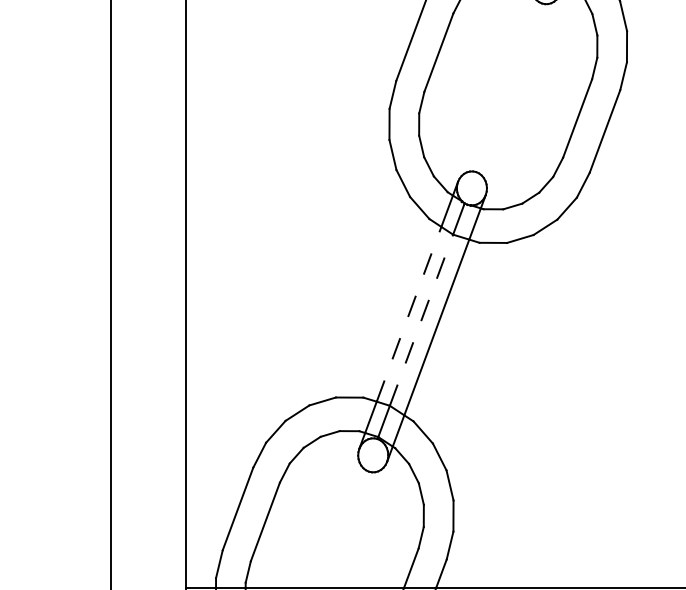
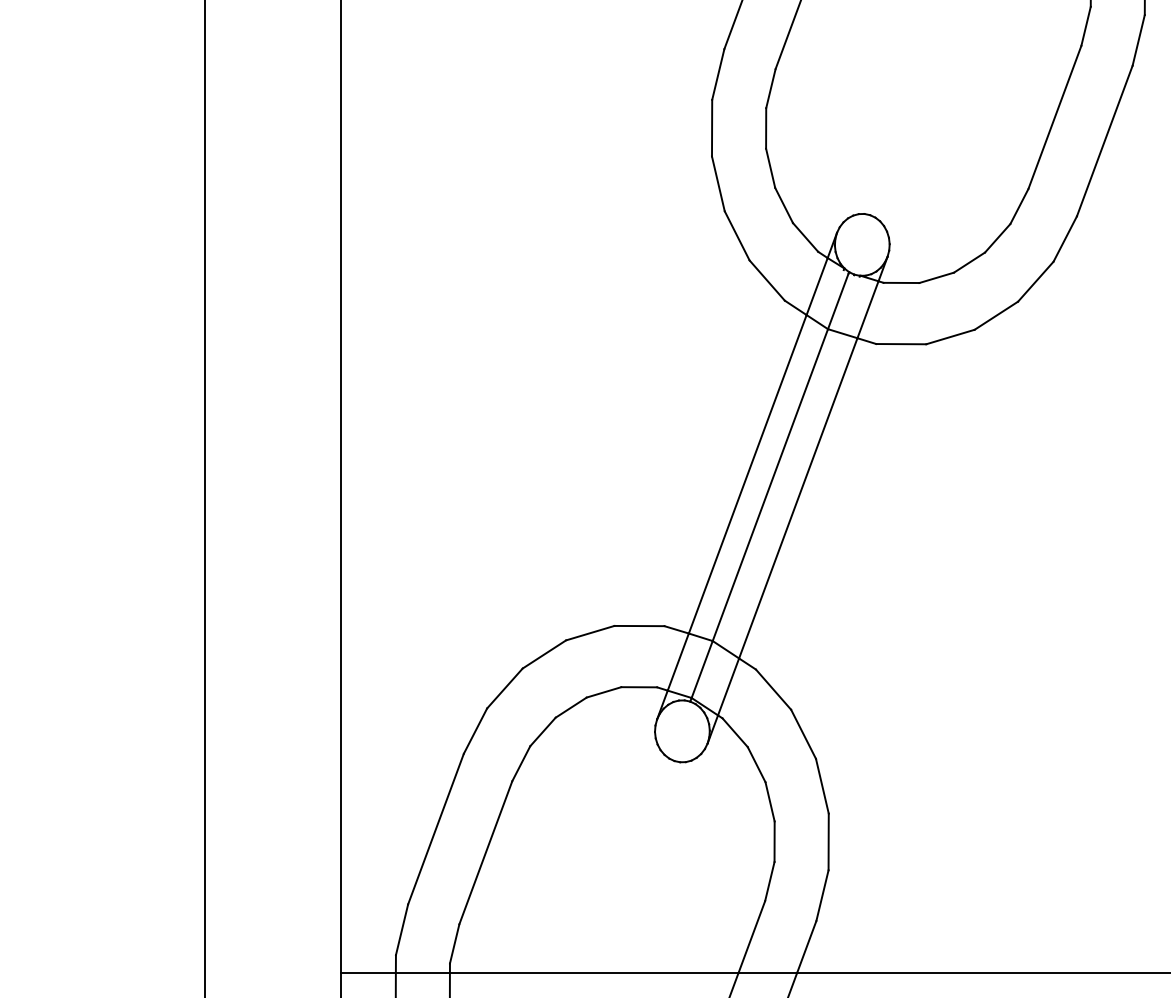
line: (409, 313) -> (748, 472), dashed -> solid
line: (421, 319) -> (770, 483), dashed -> solid

